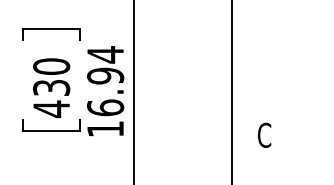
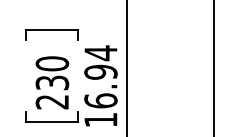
text: (51, 109) -> (52, 102), 430 -> 230

